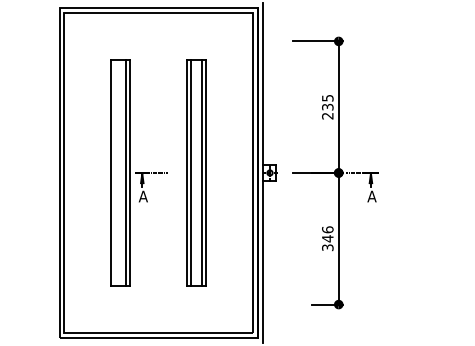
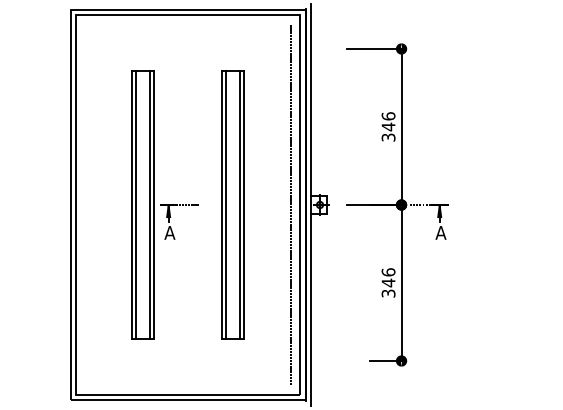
text: (327, 106) -> (388, 126), 235 -> 346
line: (114, 172) -> (135, 204), added
line: (245, 172) -> (290, 204), added

